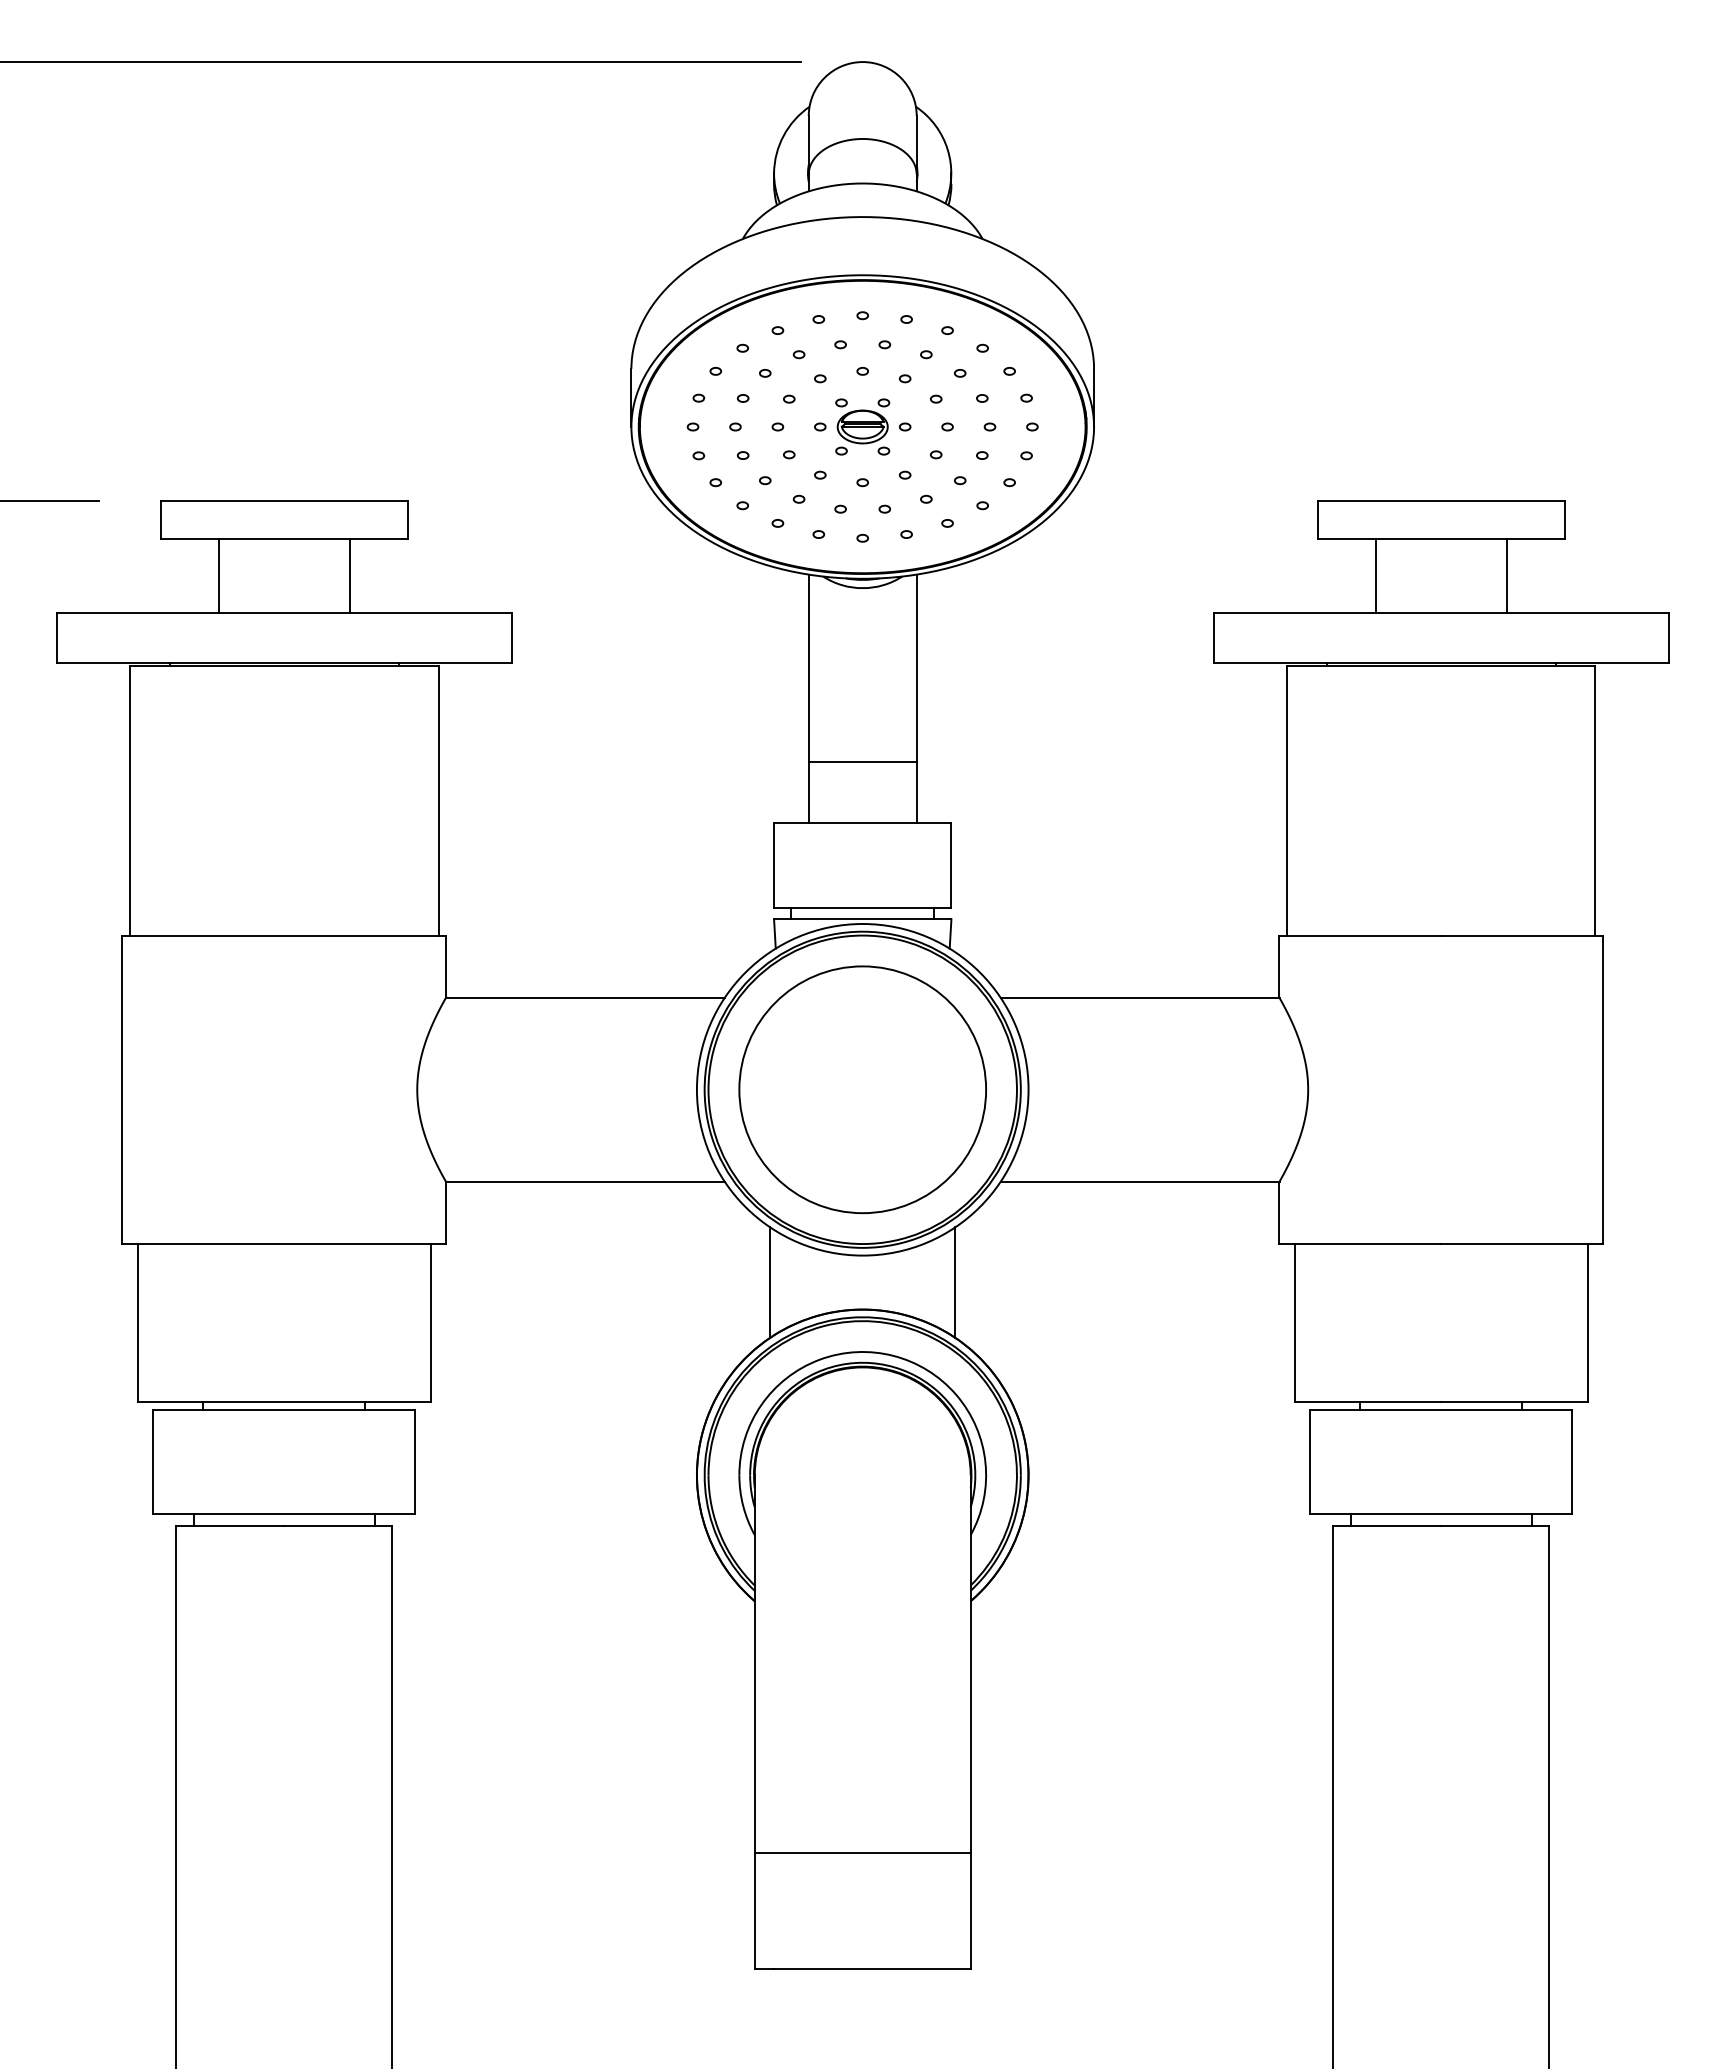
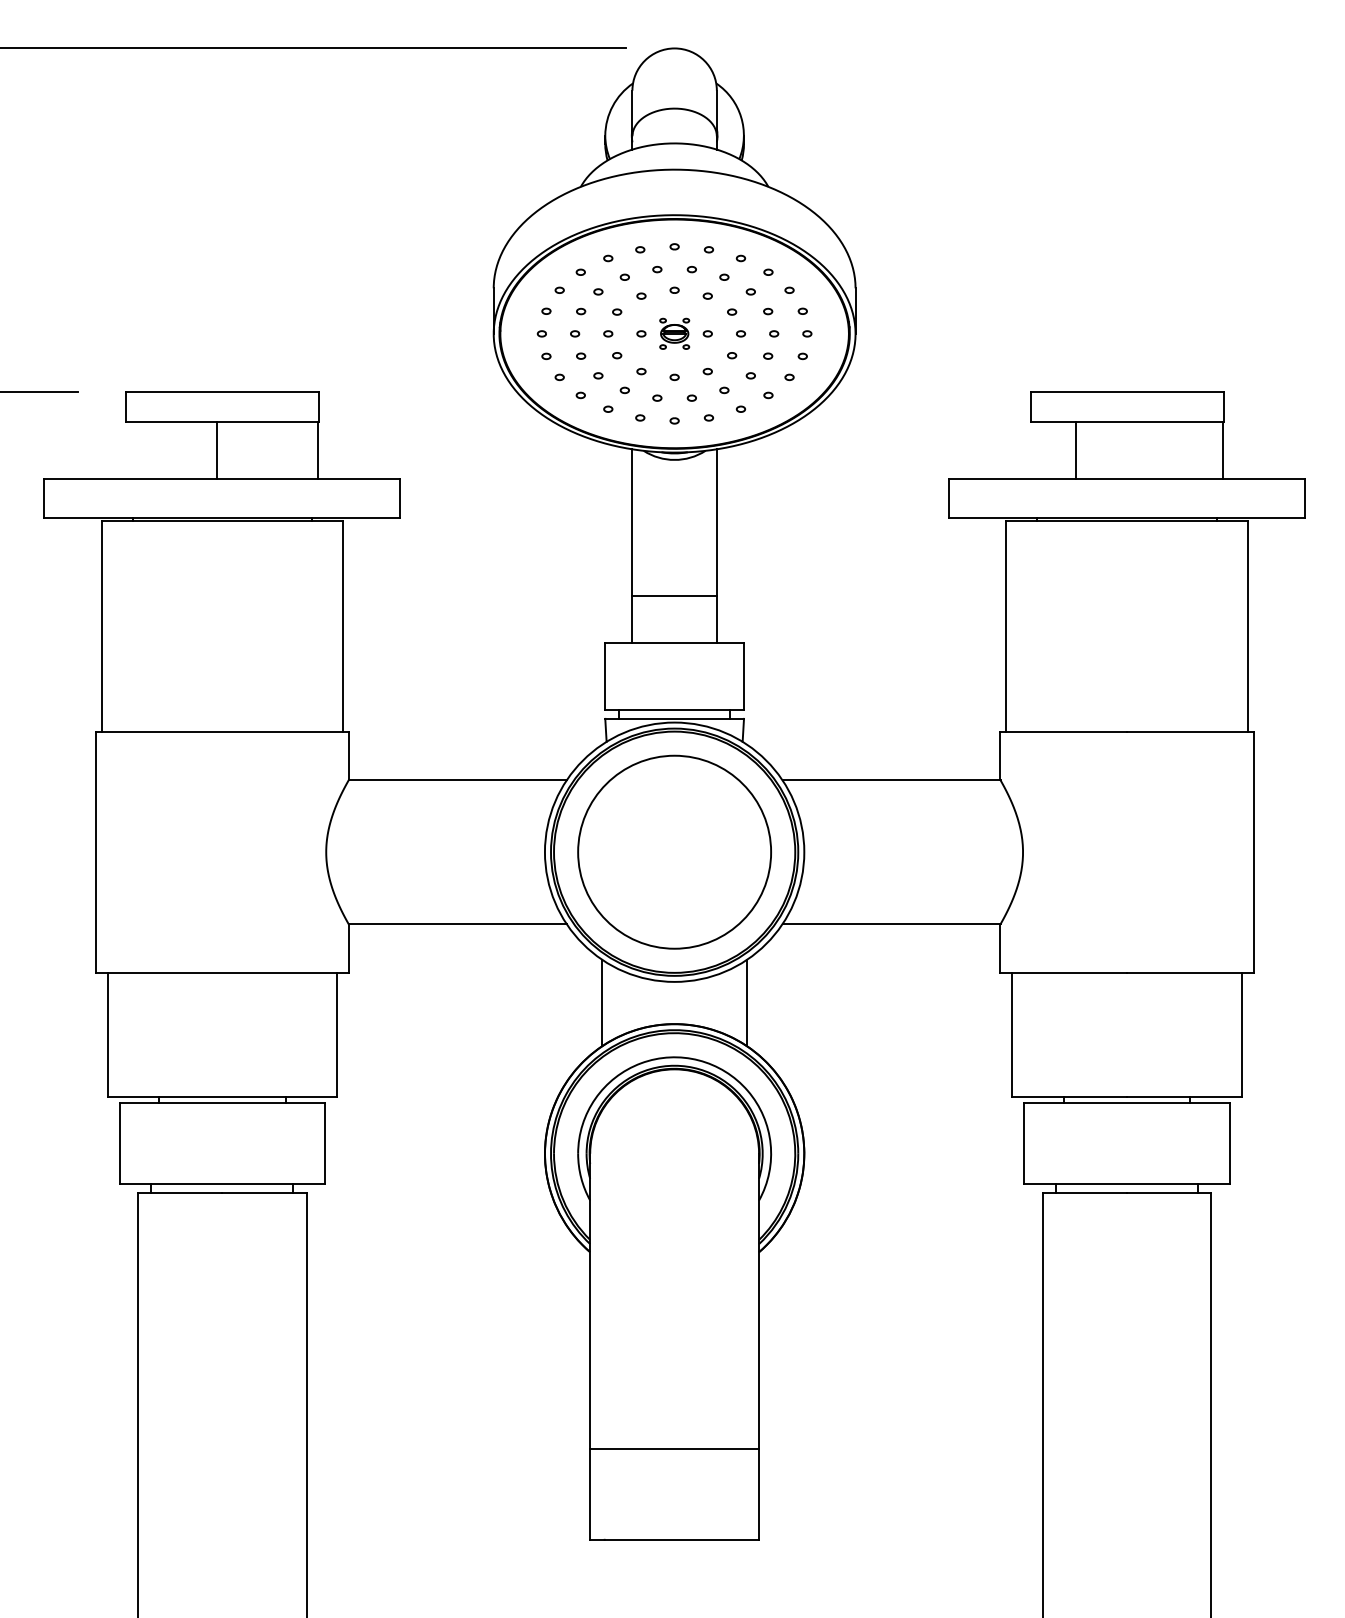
part: (862, 426) -> (674, 333), size x0.7
line: (218, 575) -> (216, 450), moved
line: (349, 575) -> (317, 450), moved
line: (1506, 575) -> (1222, 450), moved

